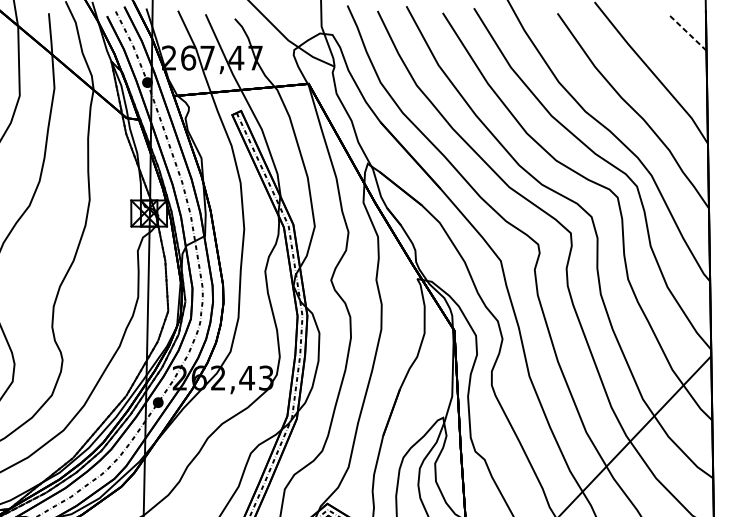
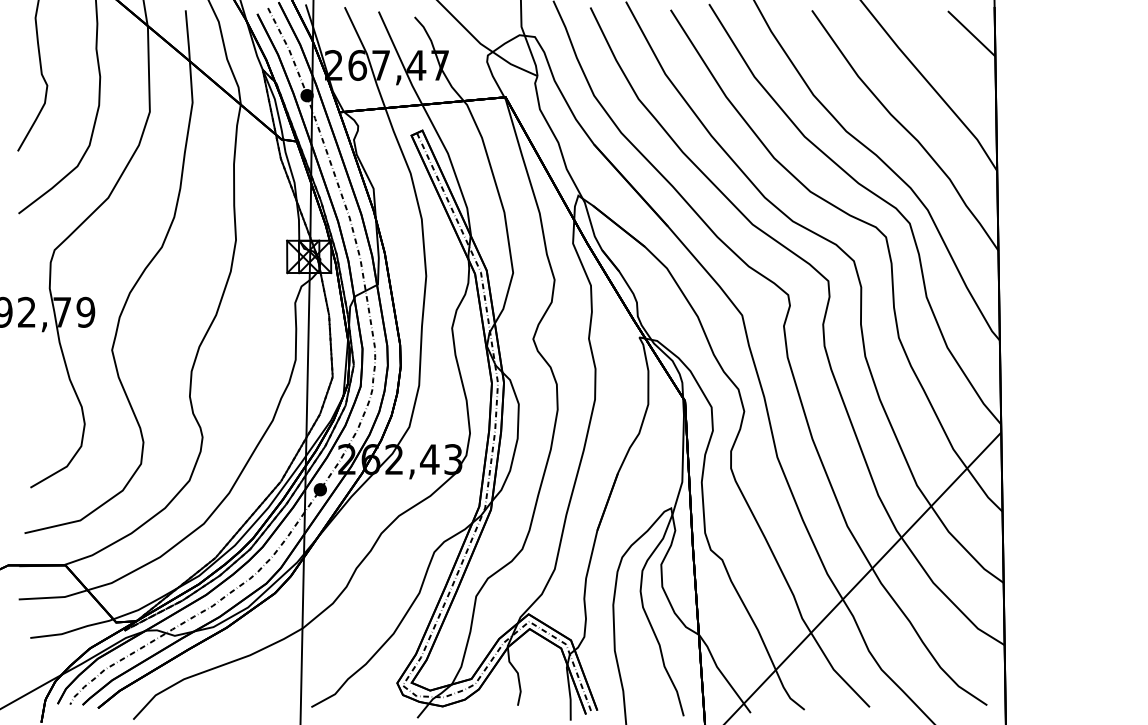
line: (687, 32) -> (971, 33), dashed -> solid

